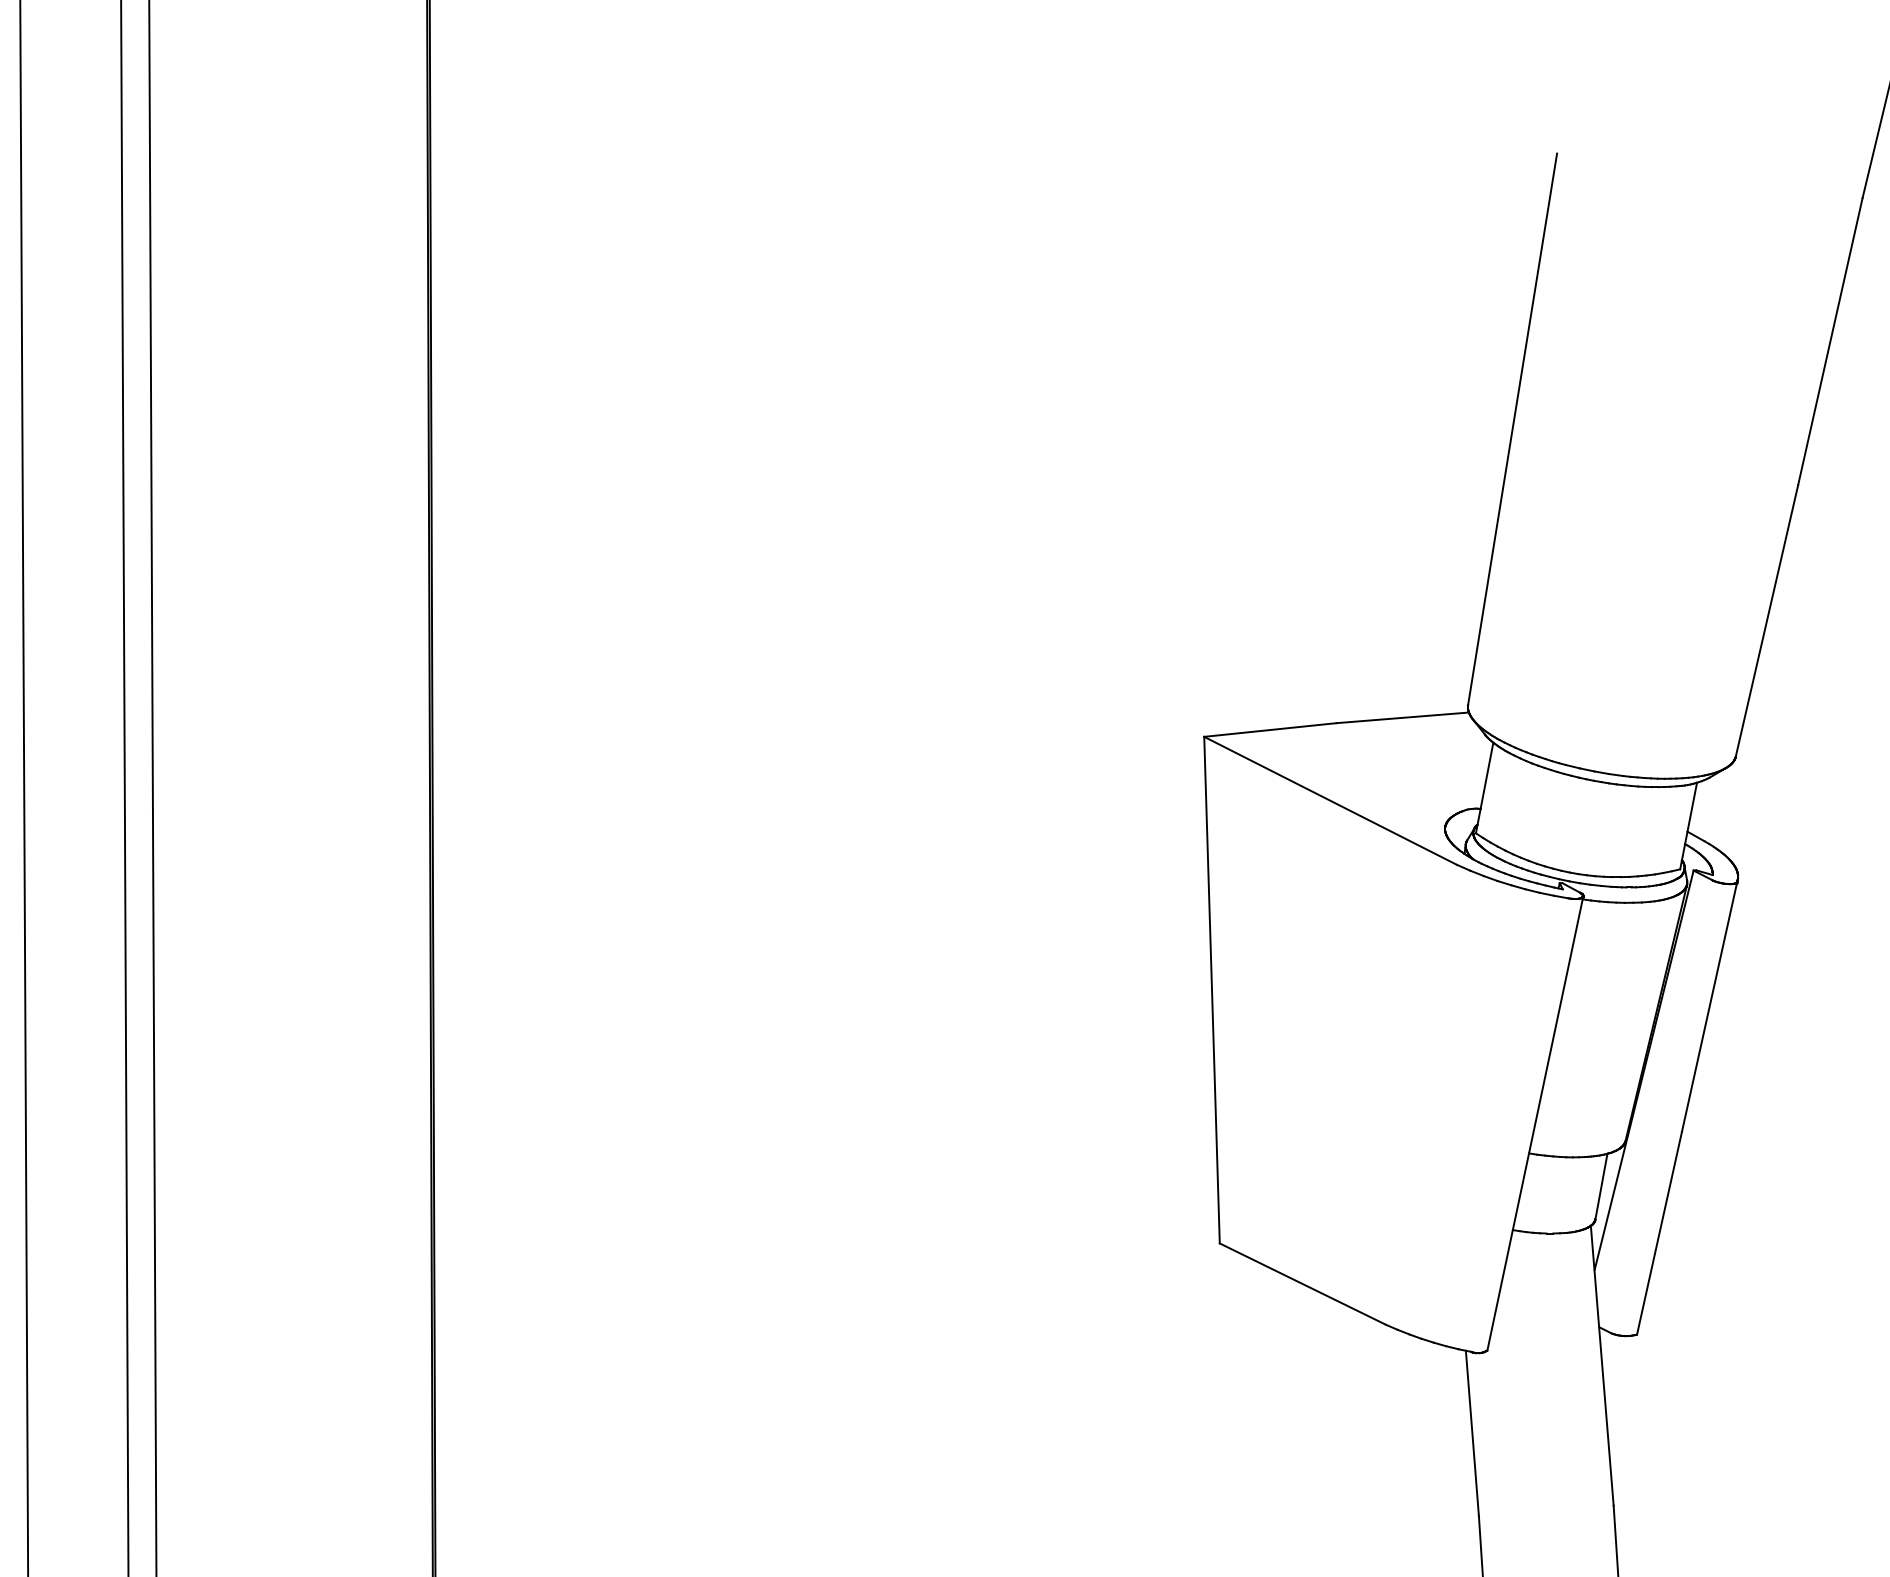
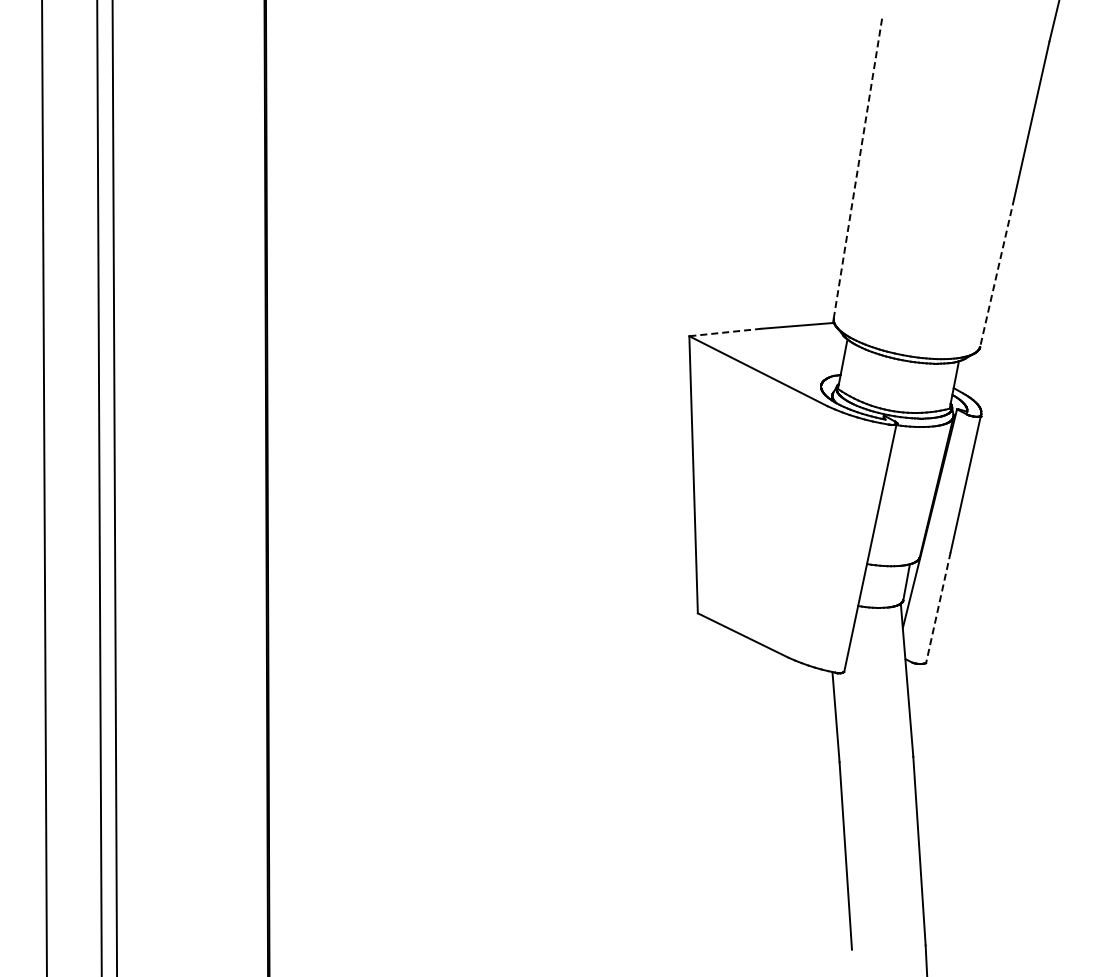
line: (1513, 430) -> (858, 168), solid -> dashed
line: (1767, 622) -> (997, 273), solid -> dashed
line: (1272, 730) -> (726, 332), solid -> dashed
line: (1659, 1232) -> (938, 607), solid -> dashed

